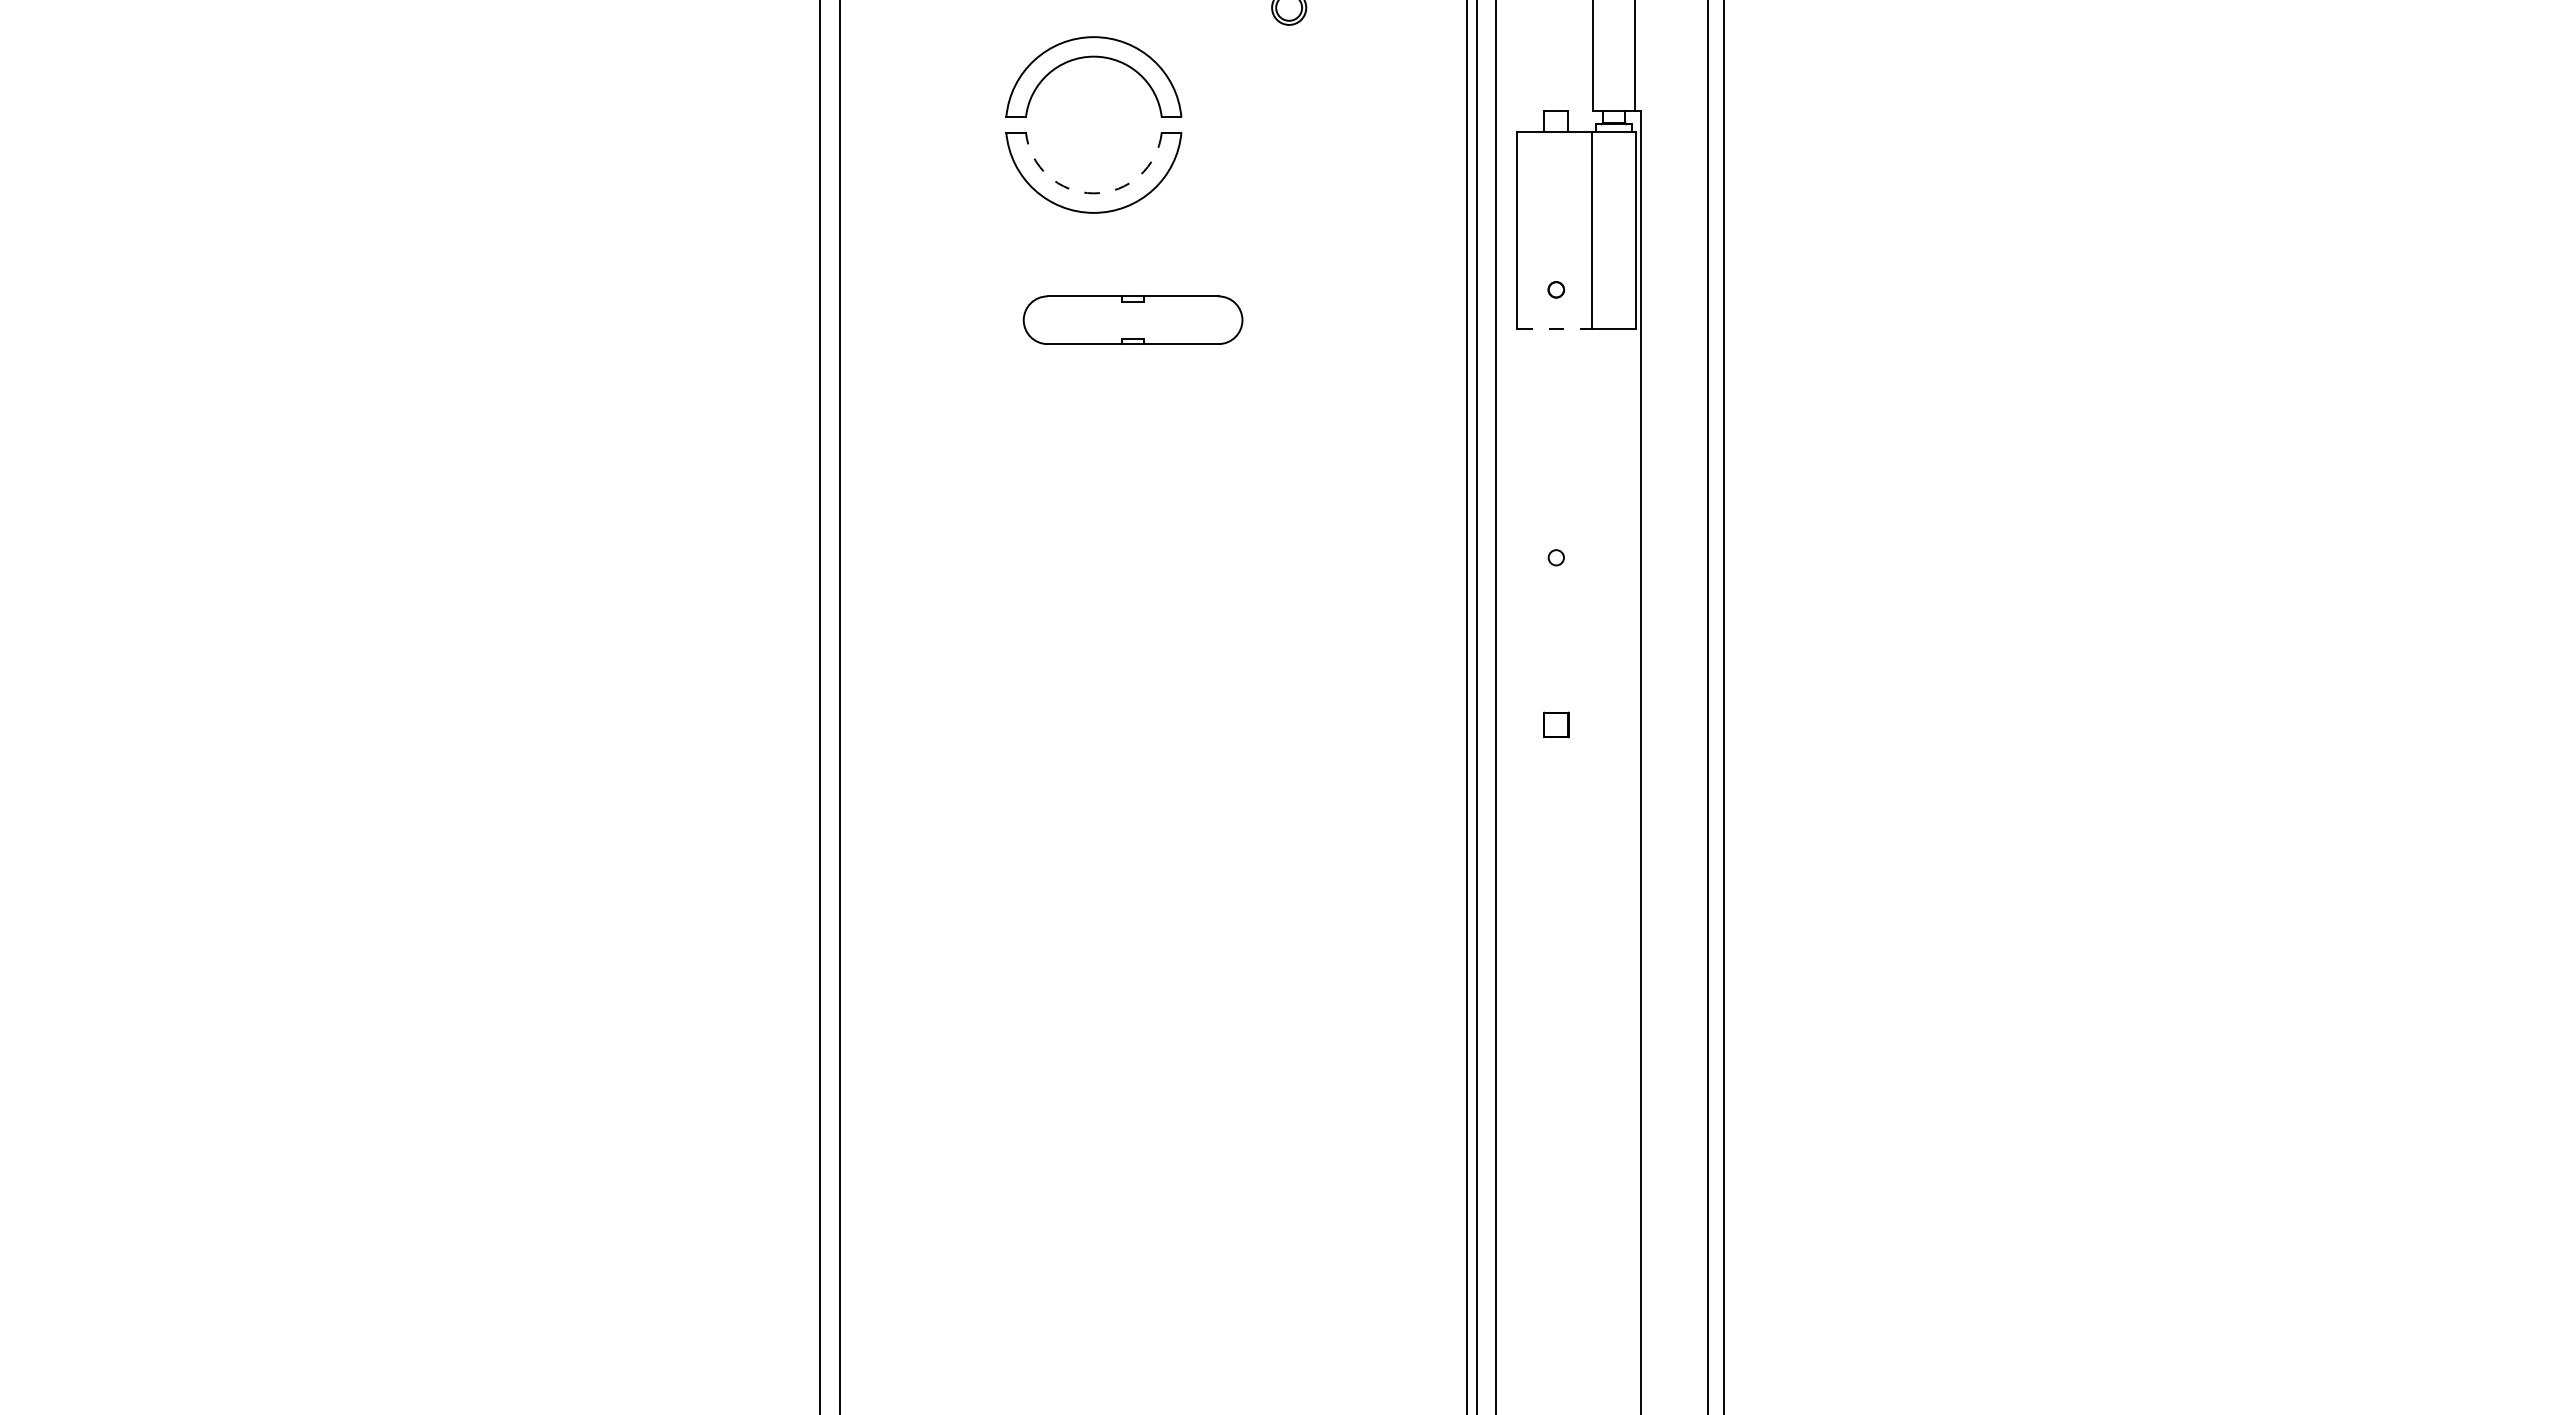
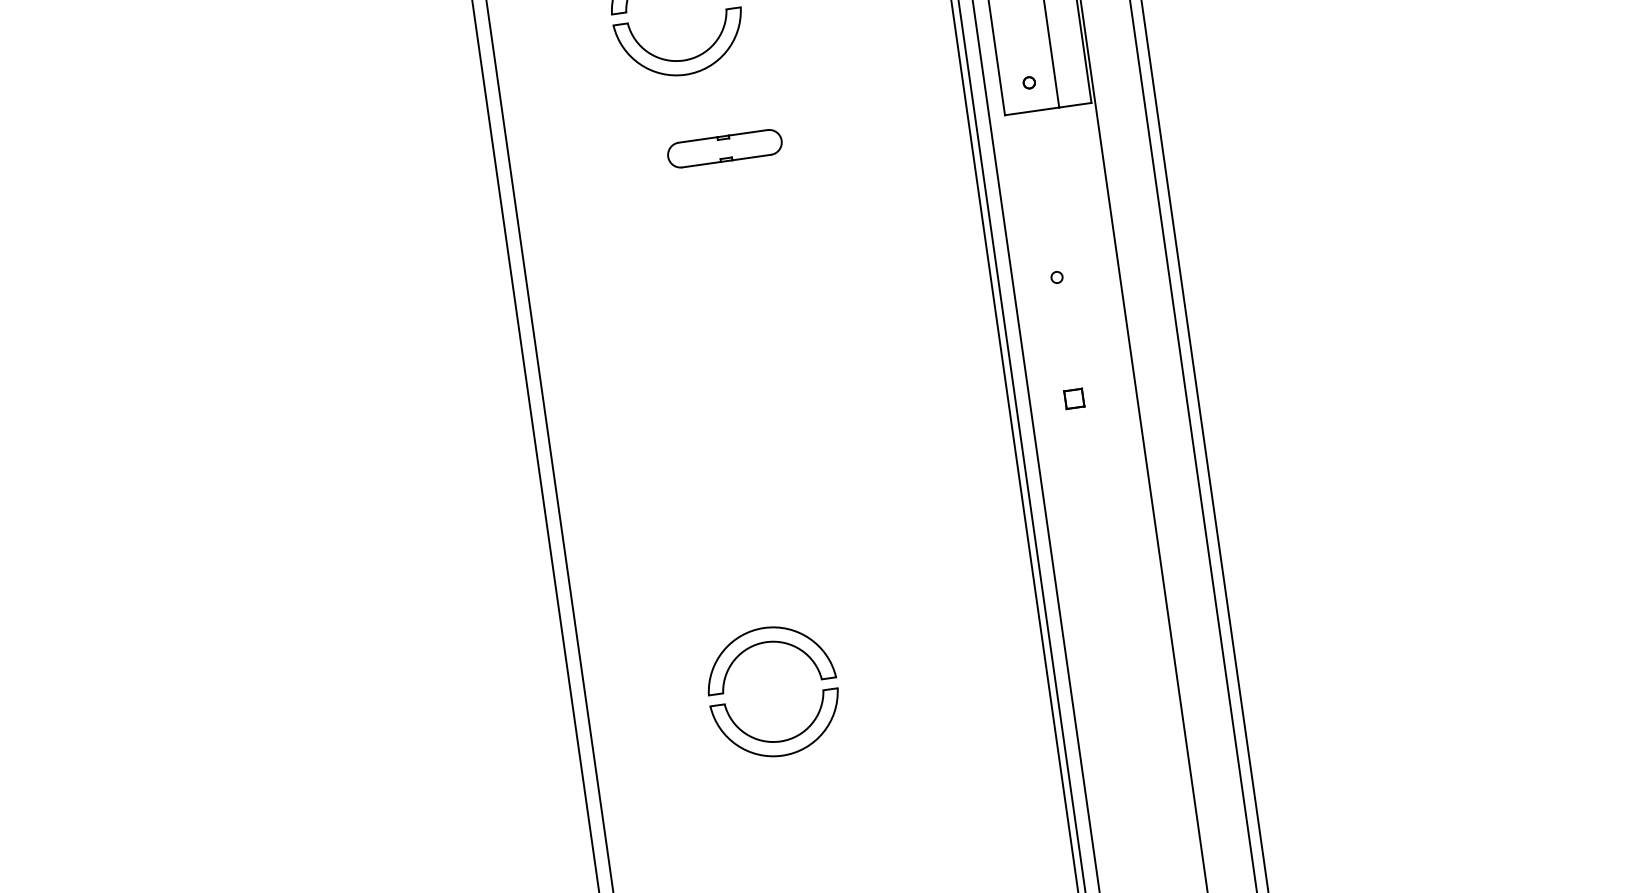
arc: (1093, 193) -> (683, 60), dashed -> solid
part: (1132, 320) -> (724, 148), size x0.71
line: (1555, 328) -> (1032, 111), dashed -> solid
part: (1090, 995) -> (763, 643), added
part: (1093, 1129) -> (779, 740), added

